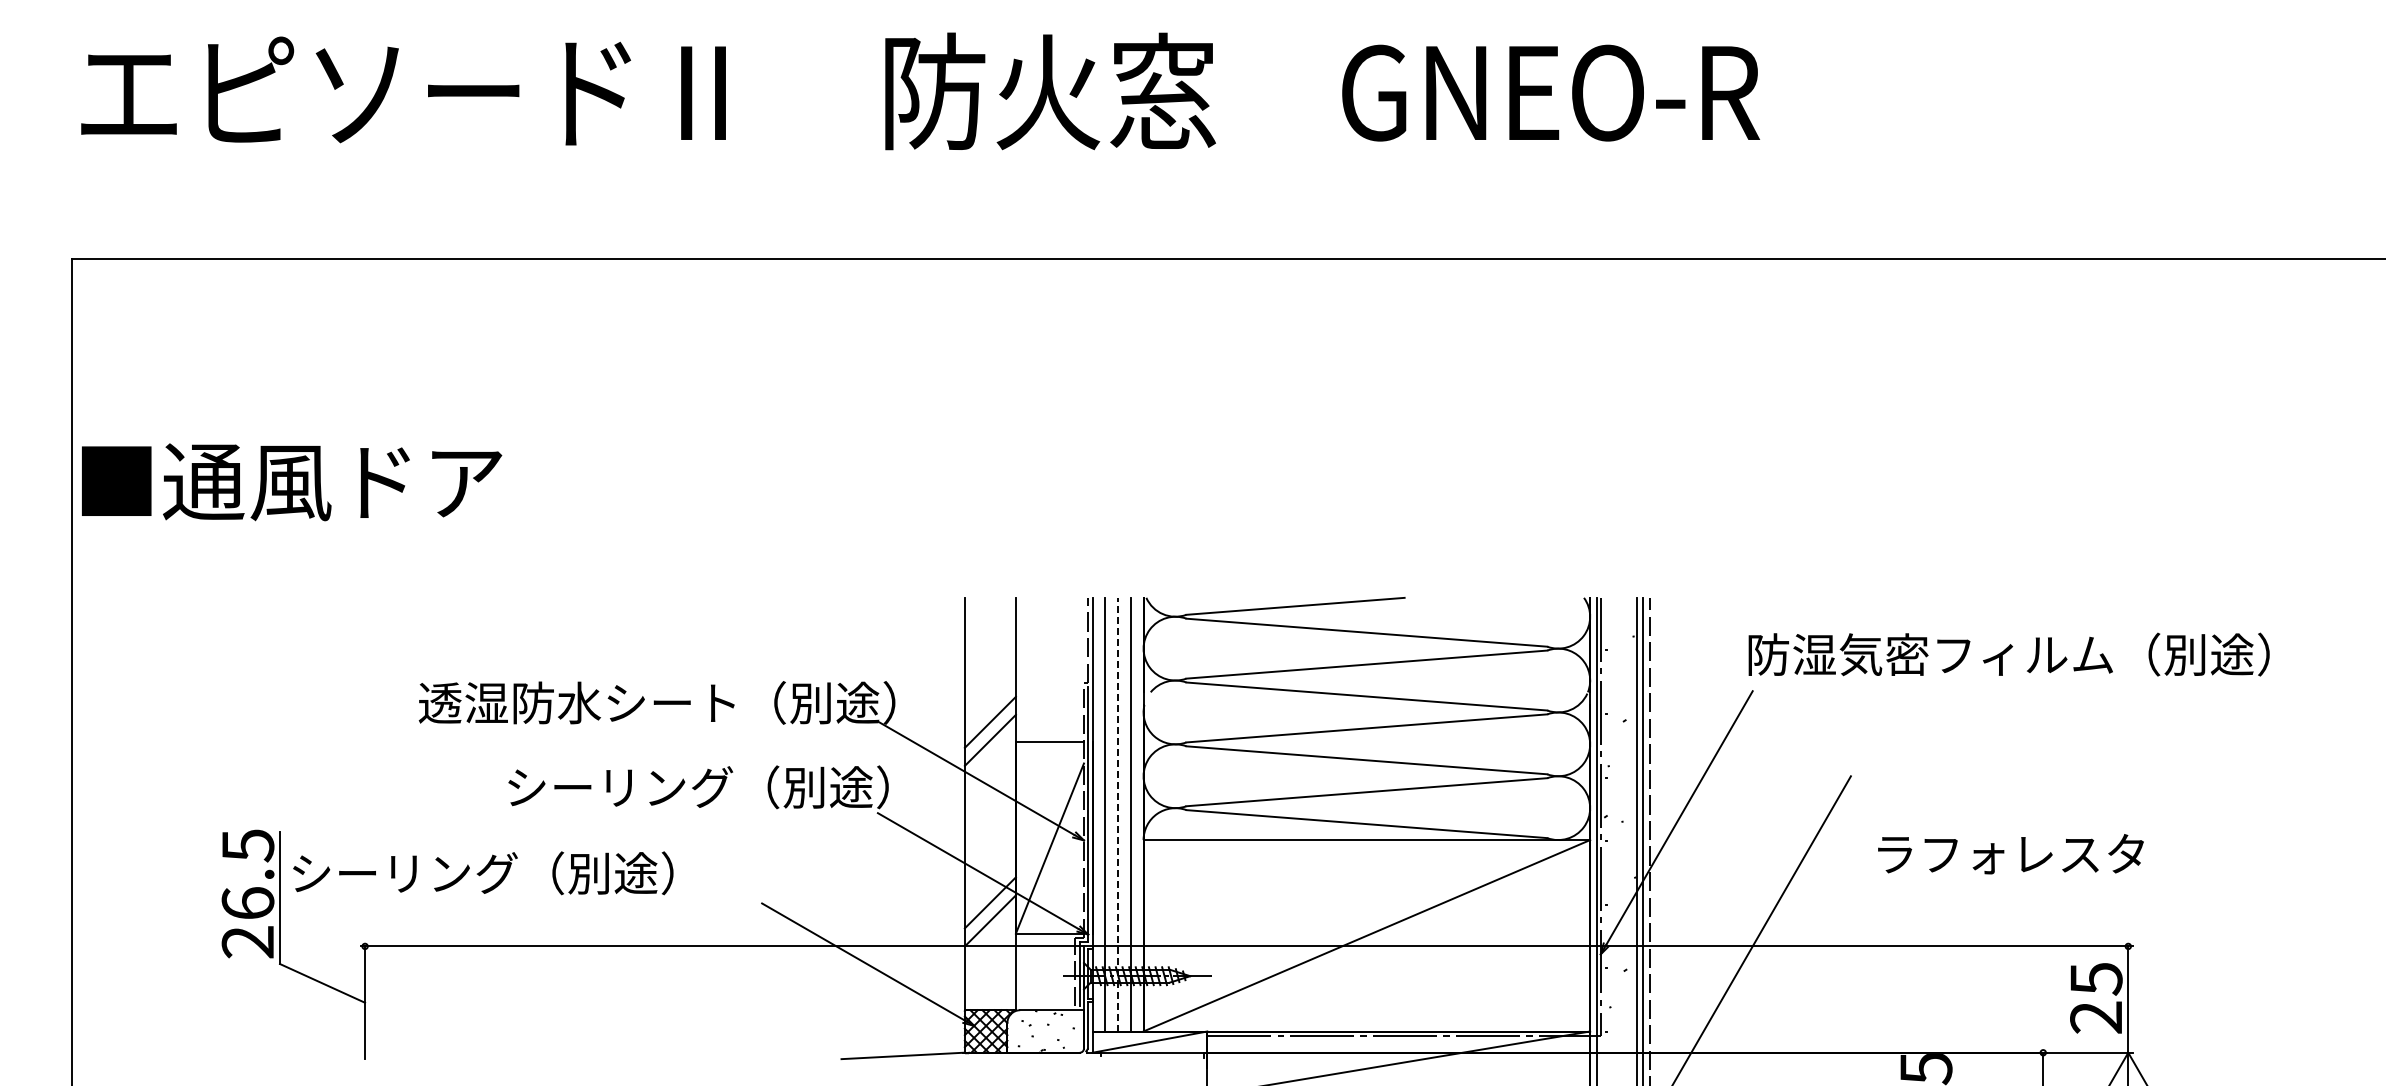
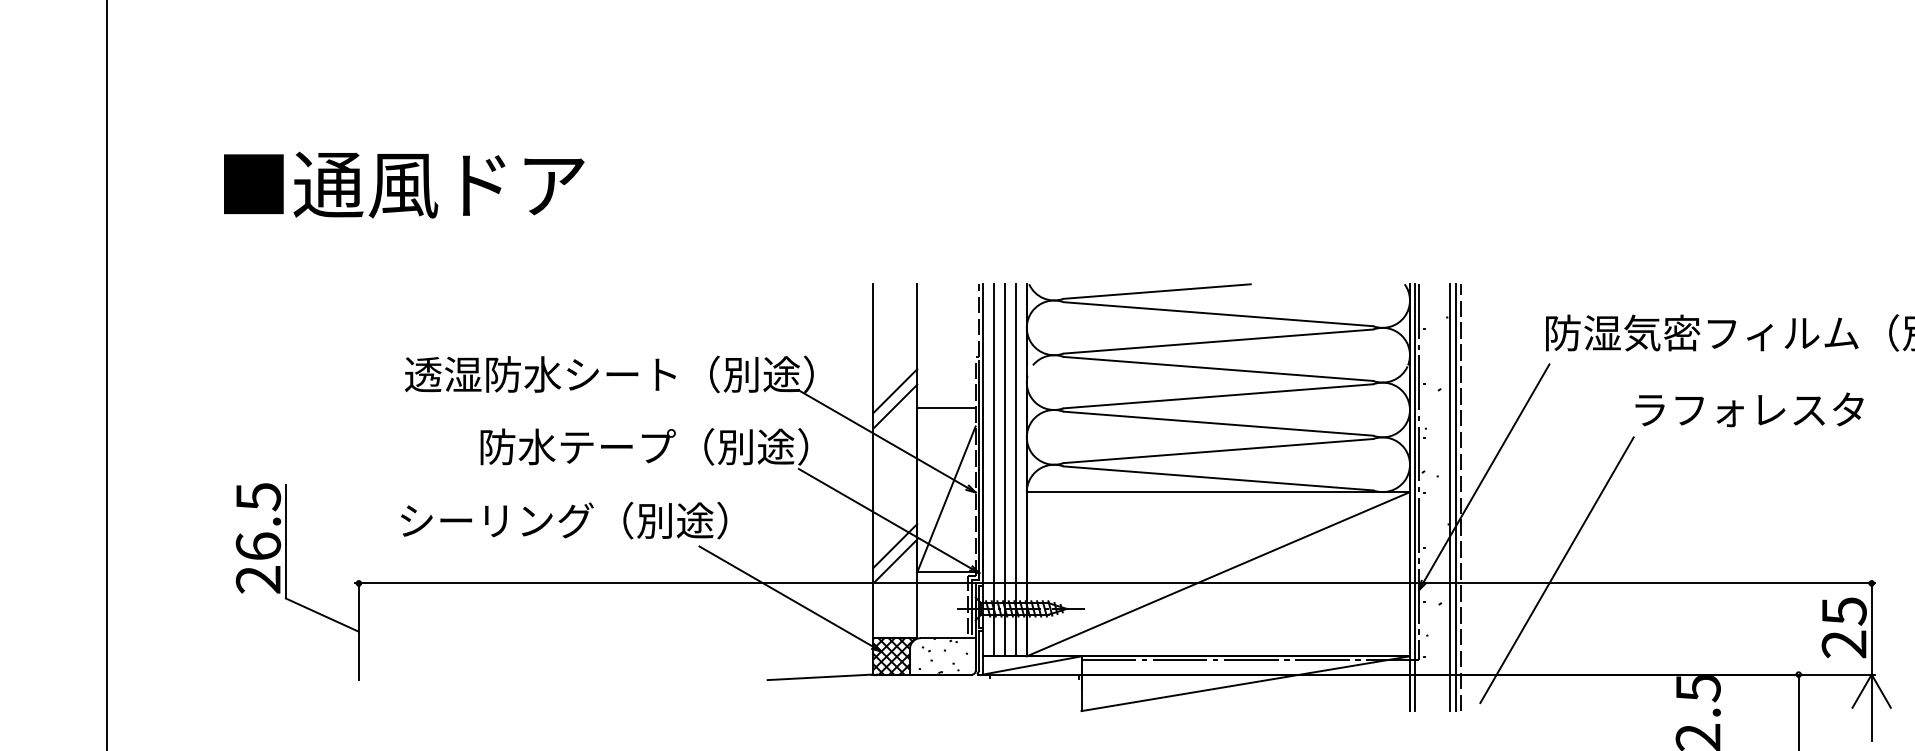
text: (292, 482) -> (404, 185), moved
text: (620, 787) -> (578, 447), シーリング（別途） -> 防水テープ（別途）
line: (1118, 814) -> (1005, 470), dashed -> solid
text: (2010, 854) -> (1749, 410), moved
text: (483, 873) -> (564, 520), moved

